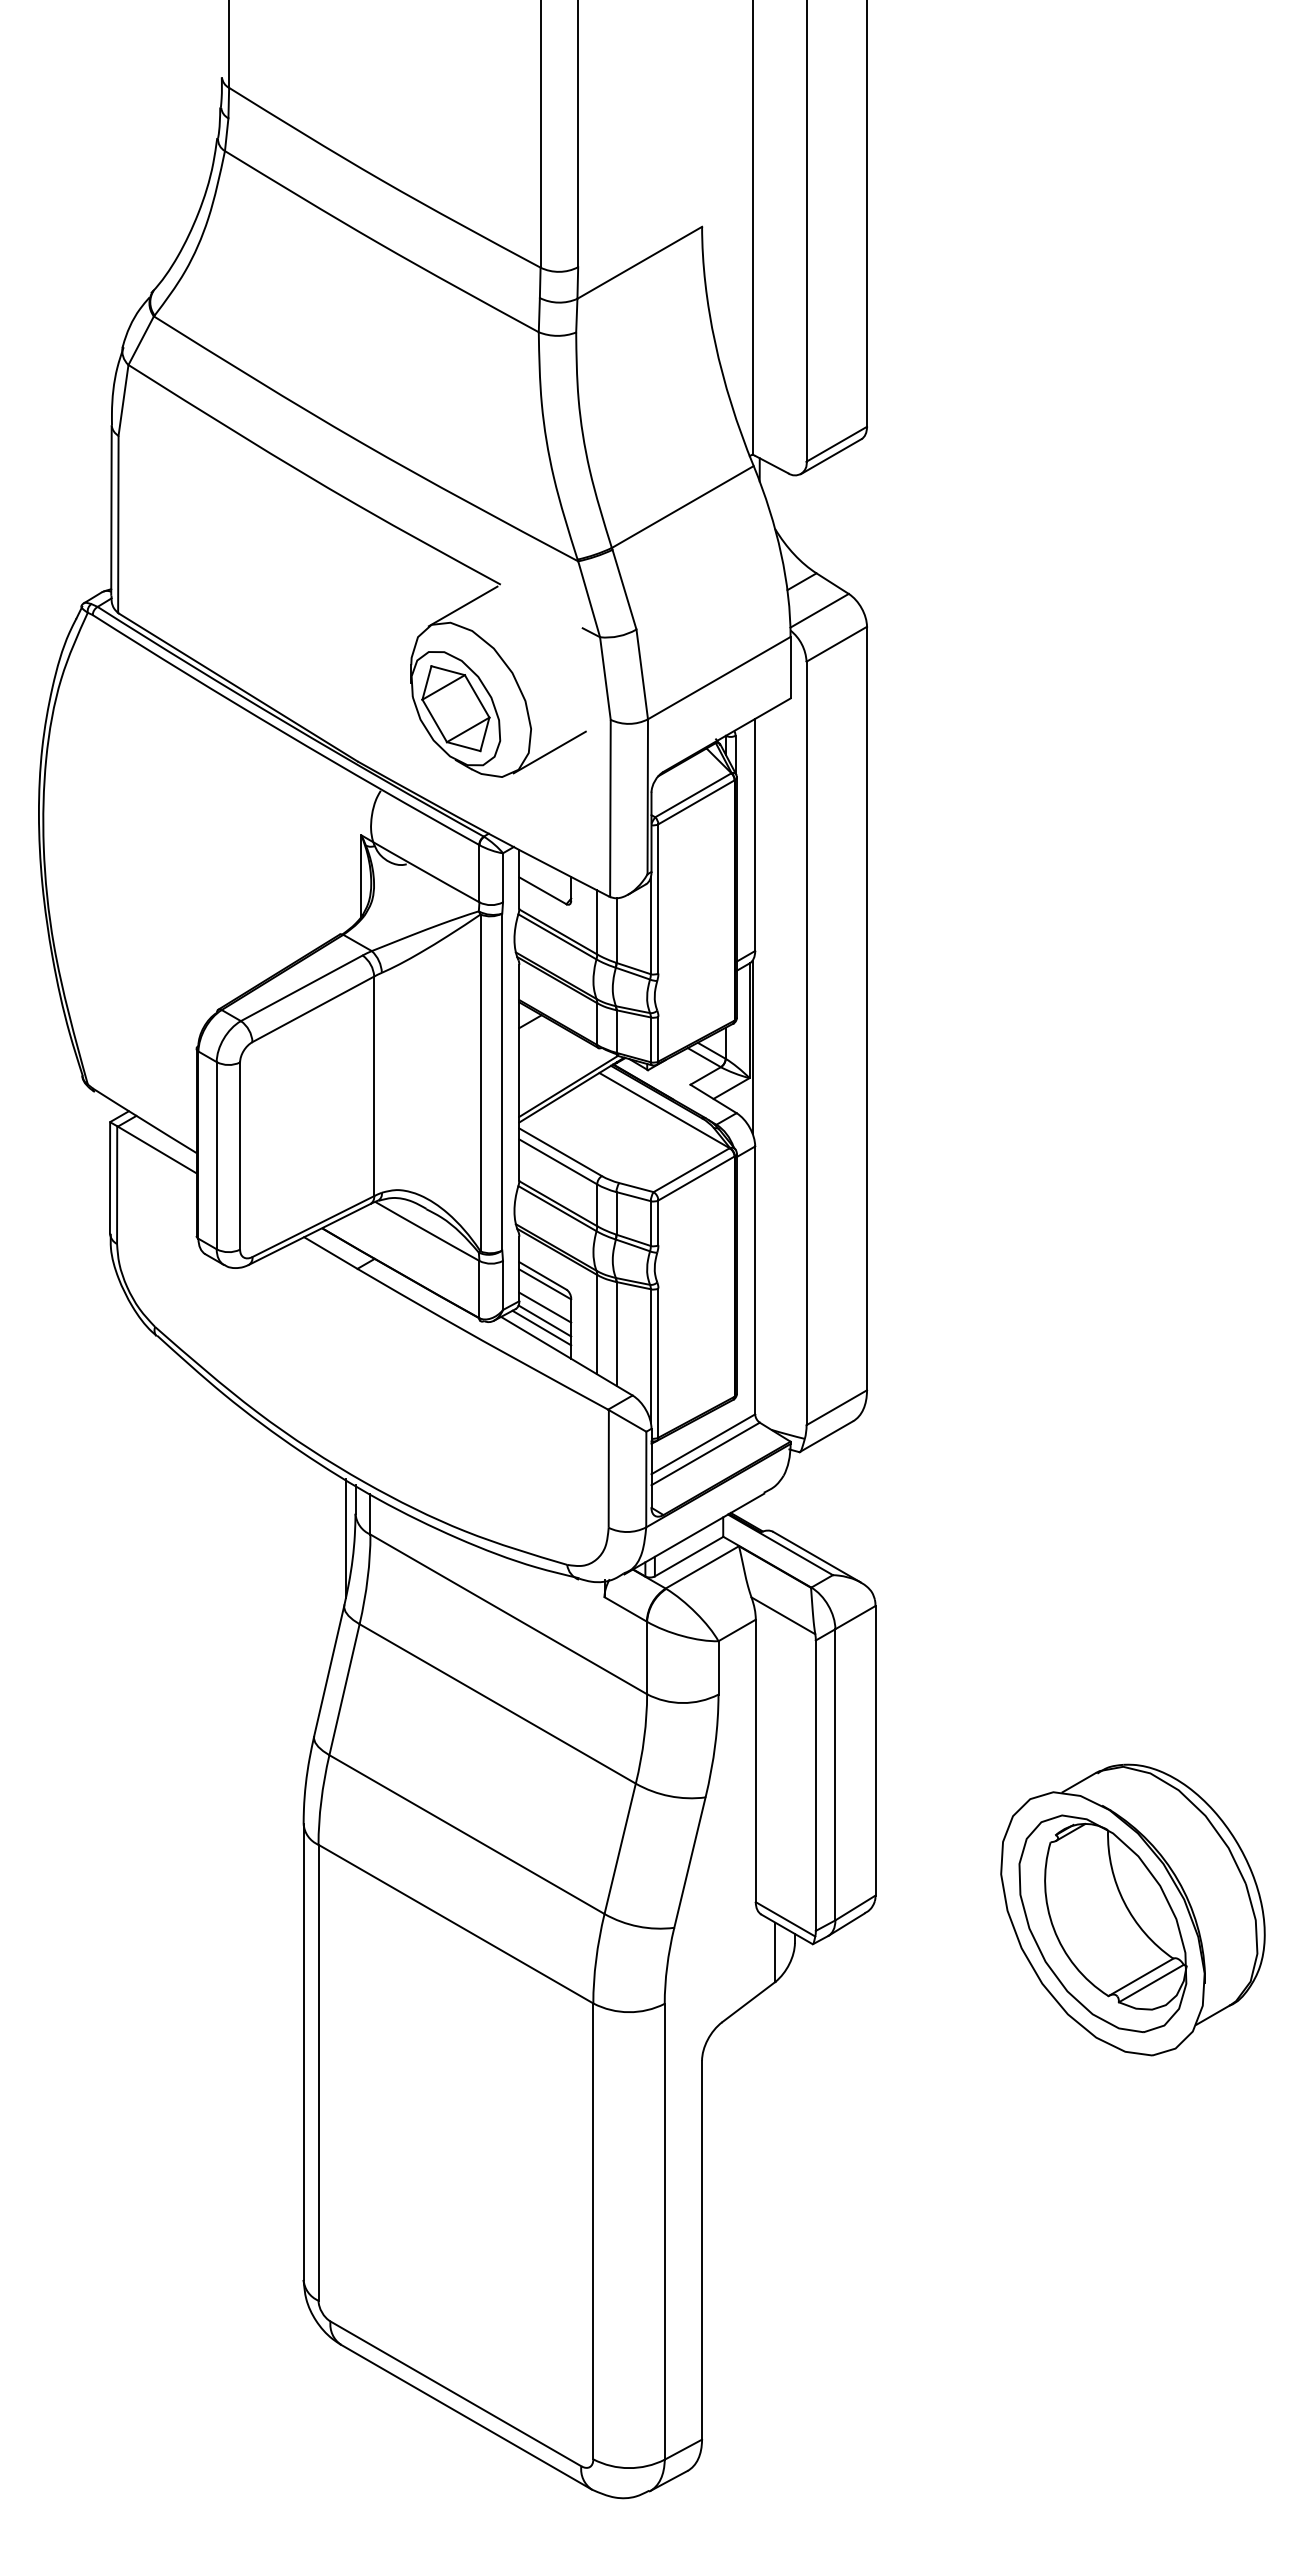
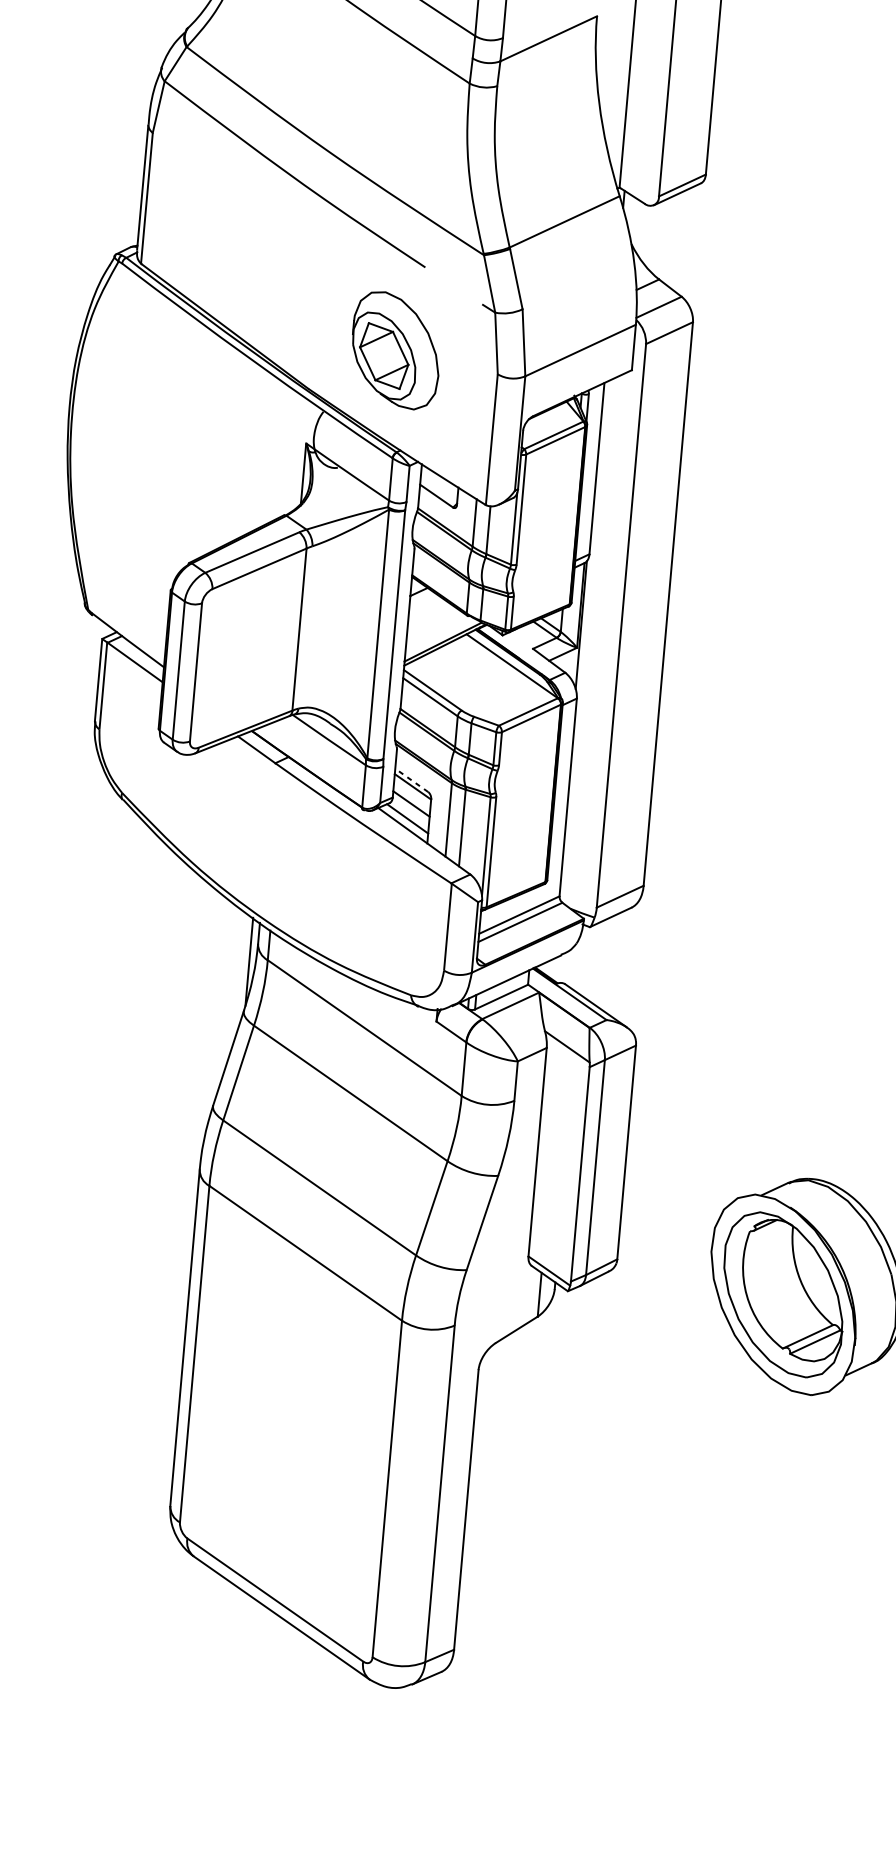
line: (462, 606) -> (395, 281), removed
line: (549, 752) -> (450, 394), removed
line: (542, 1275) -> (411, 780), solid -> dashed
line: (544, 1320) -> (410, 813), removed

